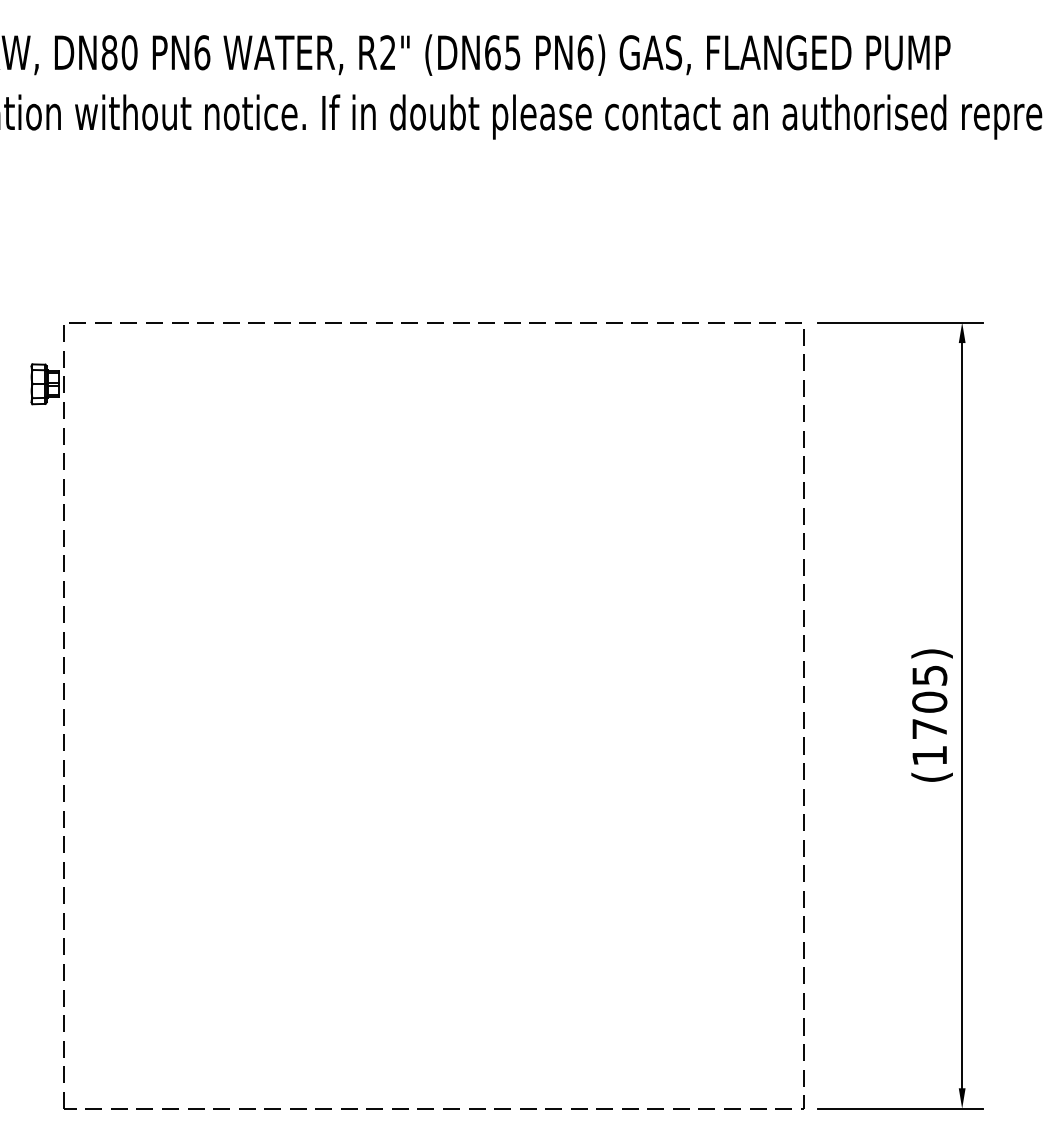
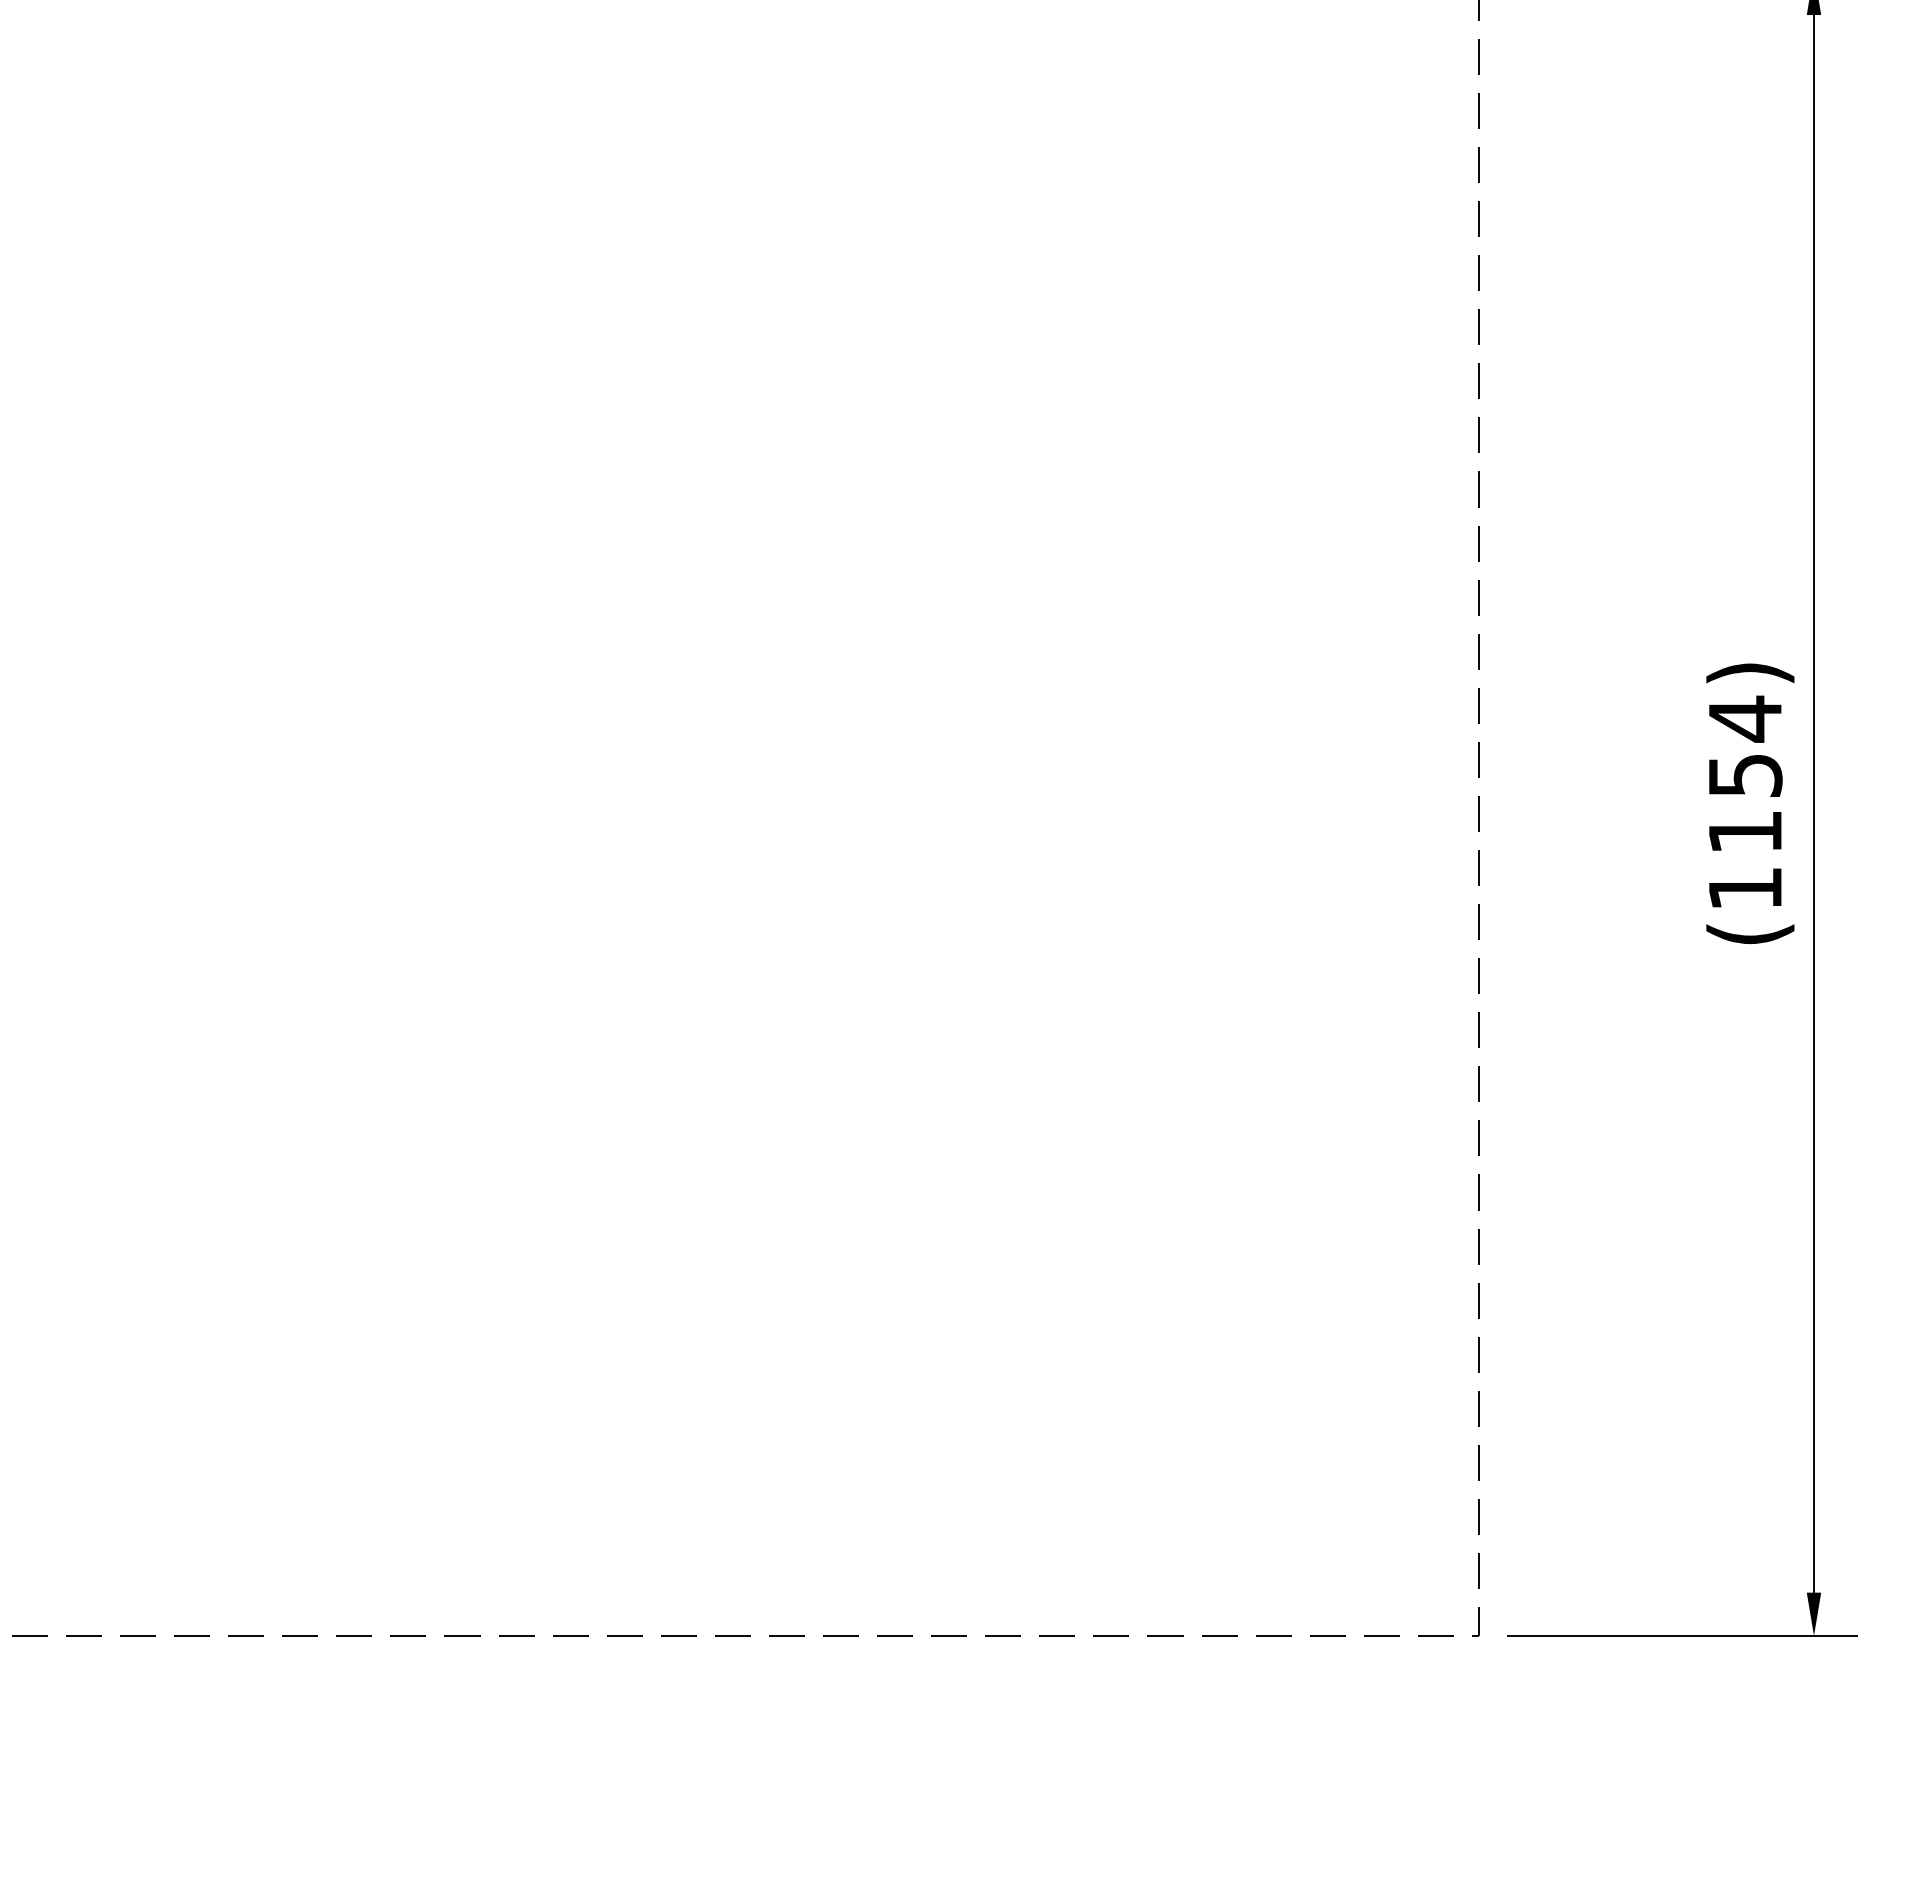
text: (929, 701) -> (1744, 773), (1705) -> (1154)

